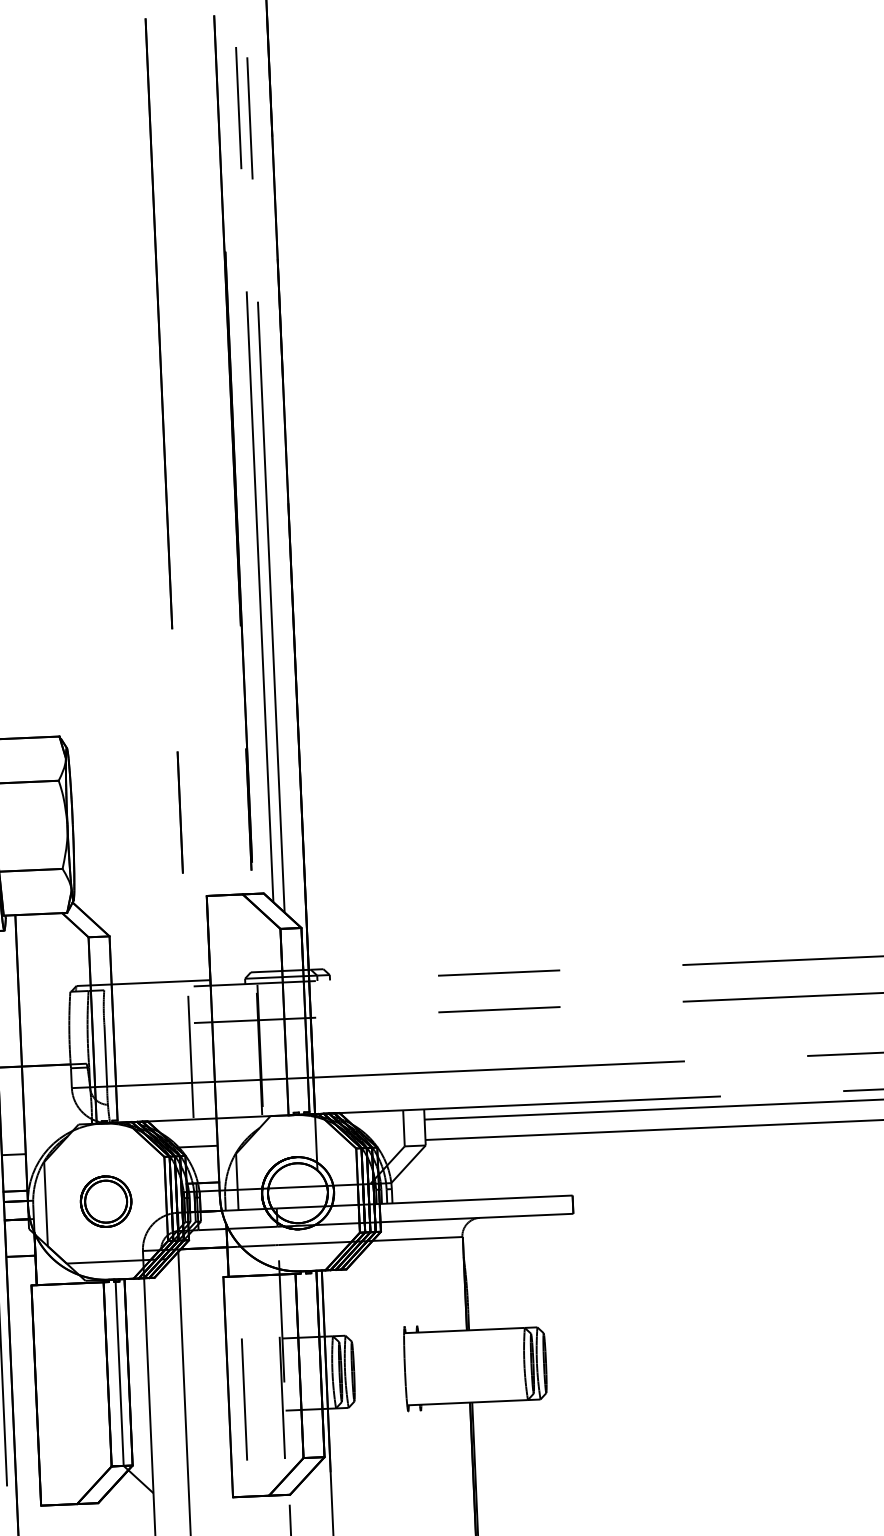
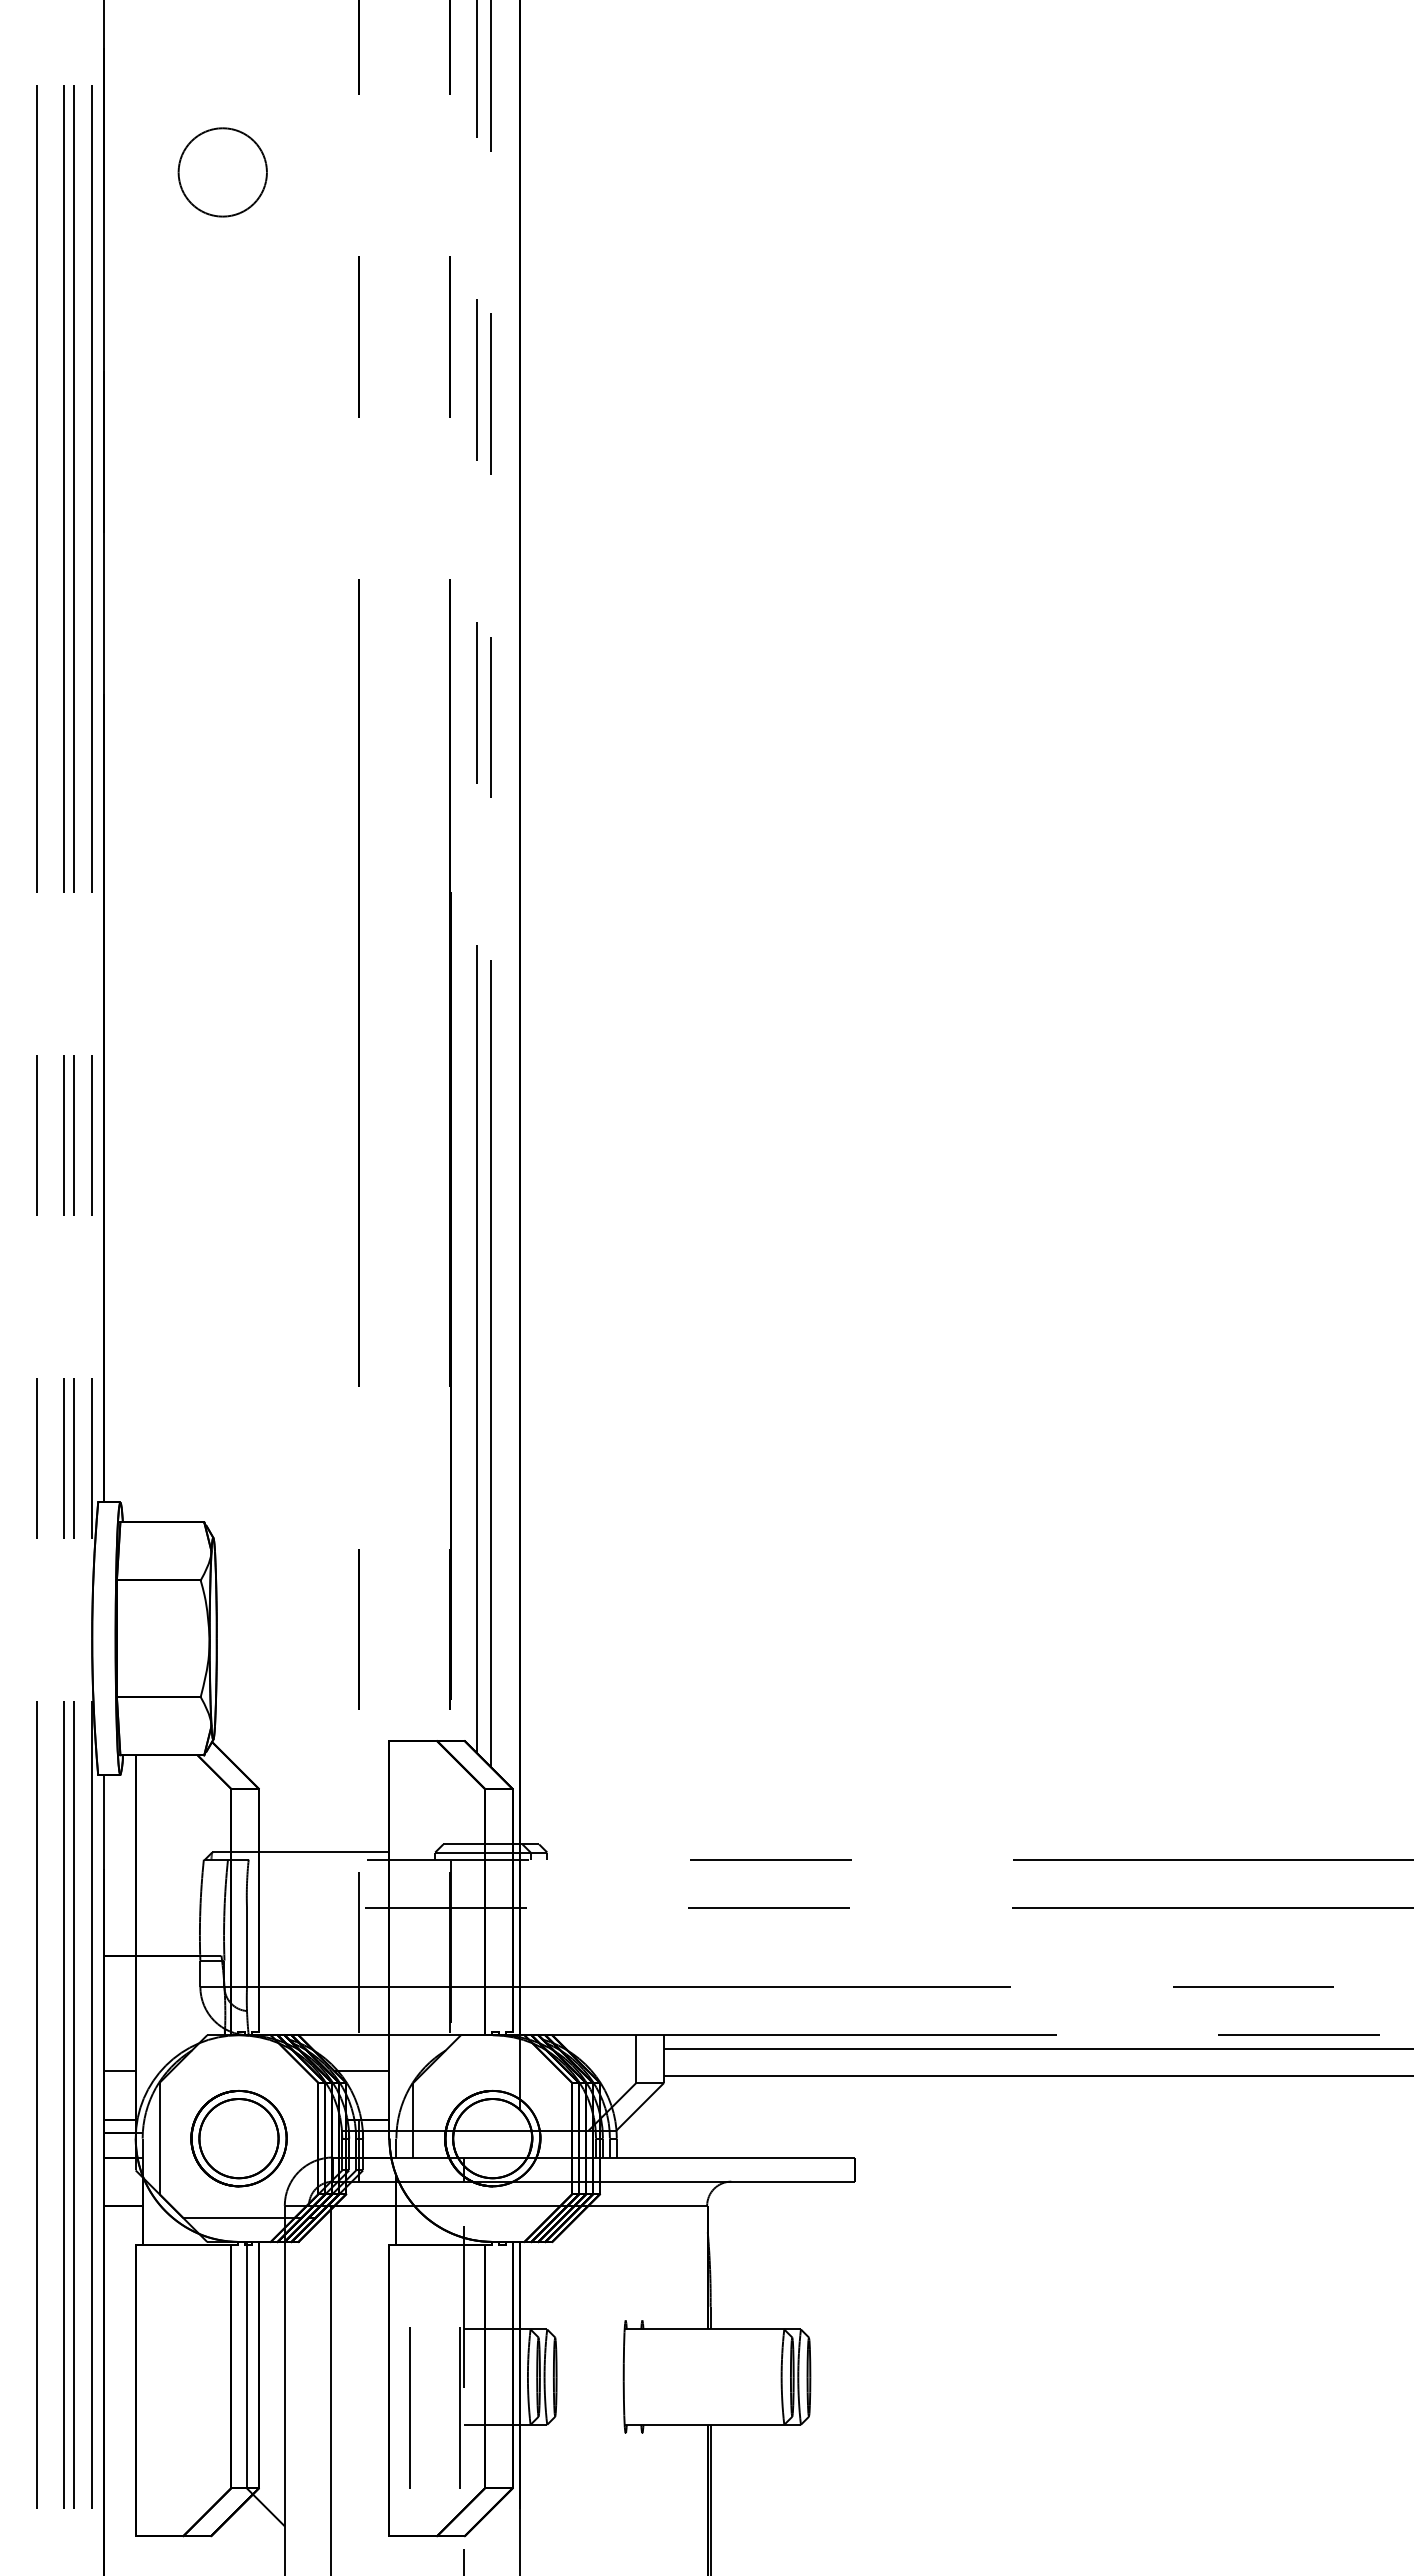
part: (105, 1201) -> (238, 2138), size x1.43

